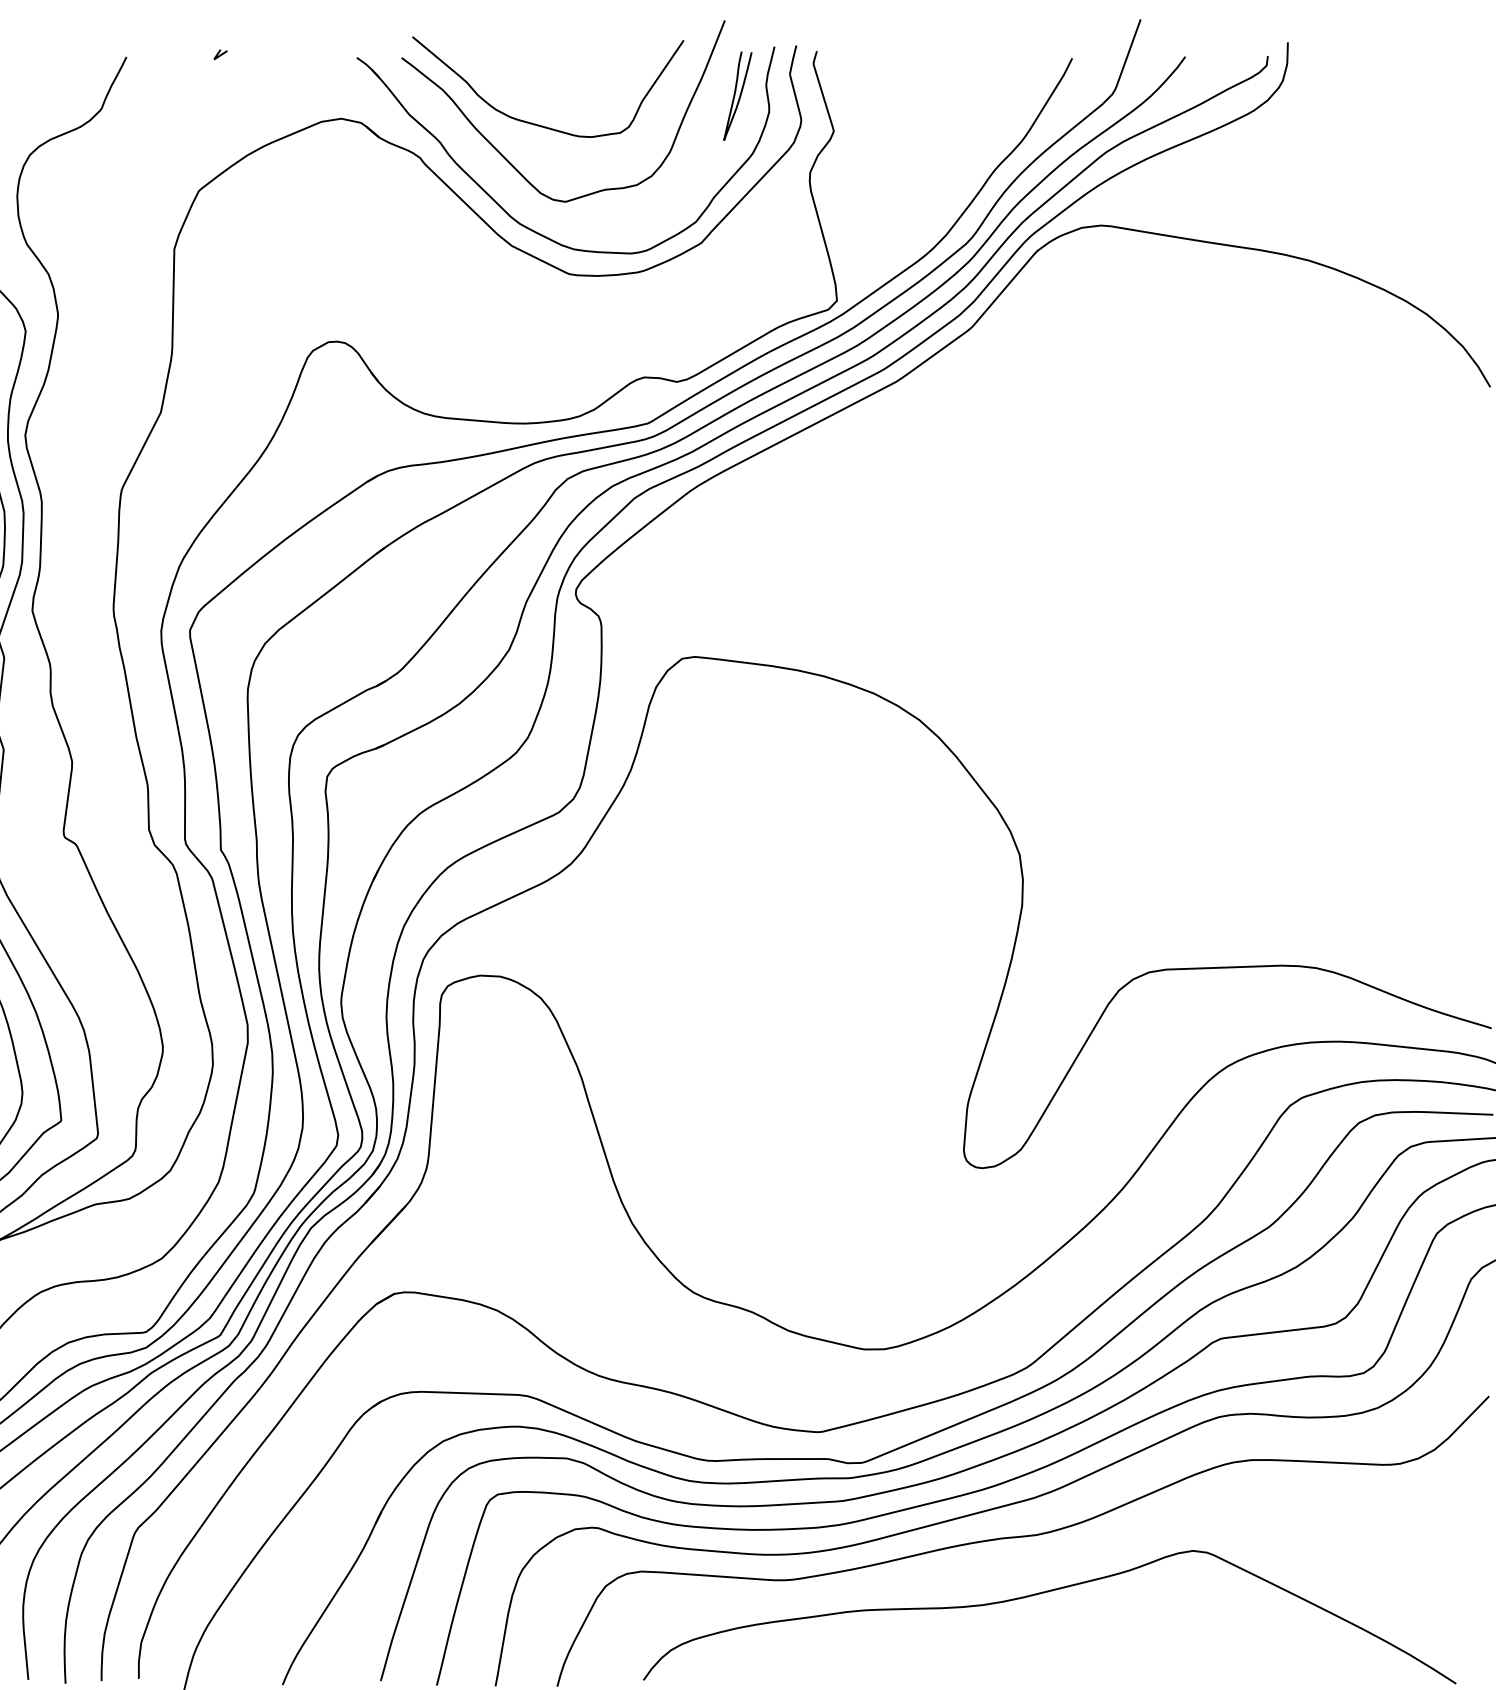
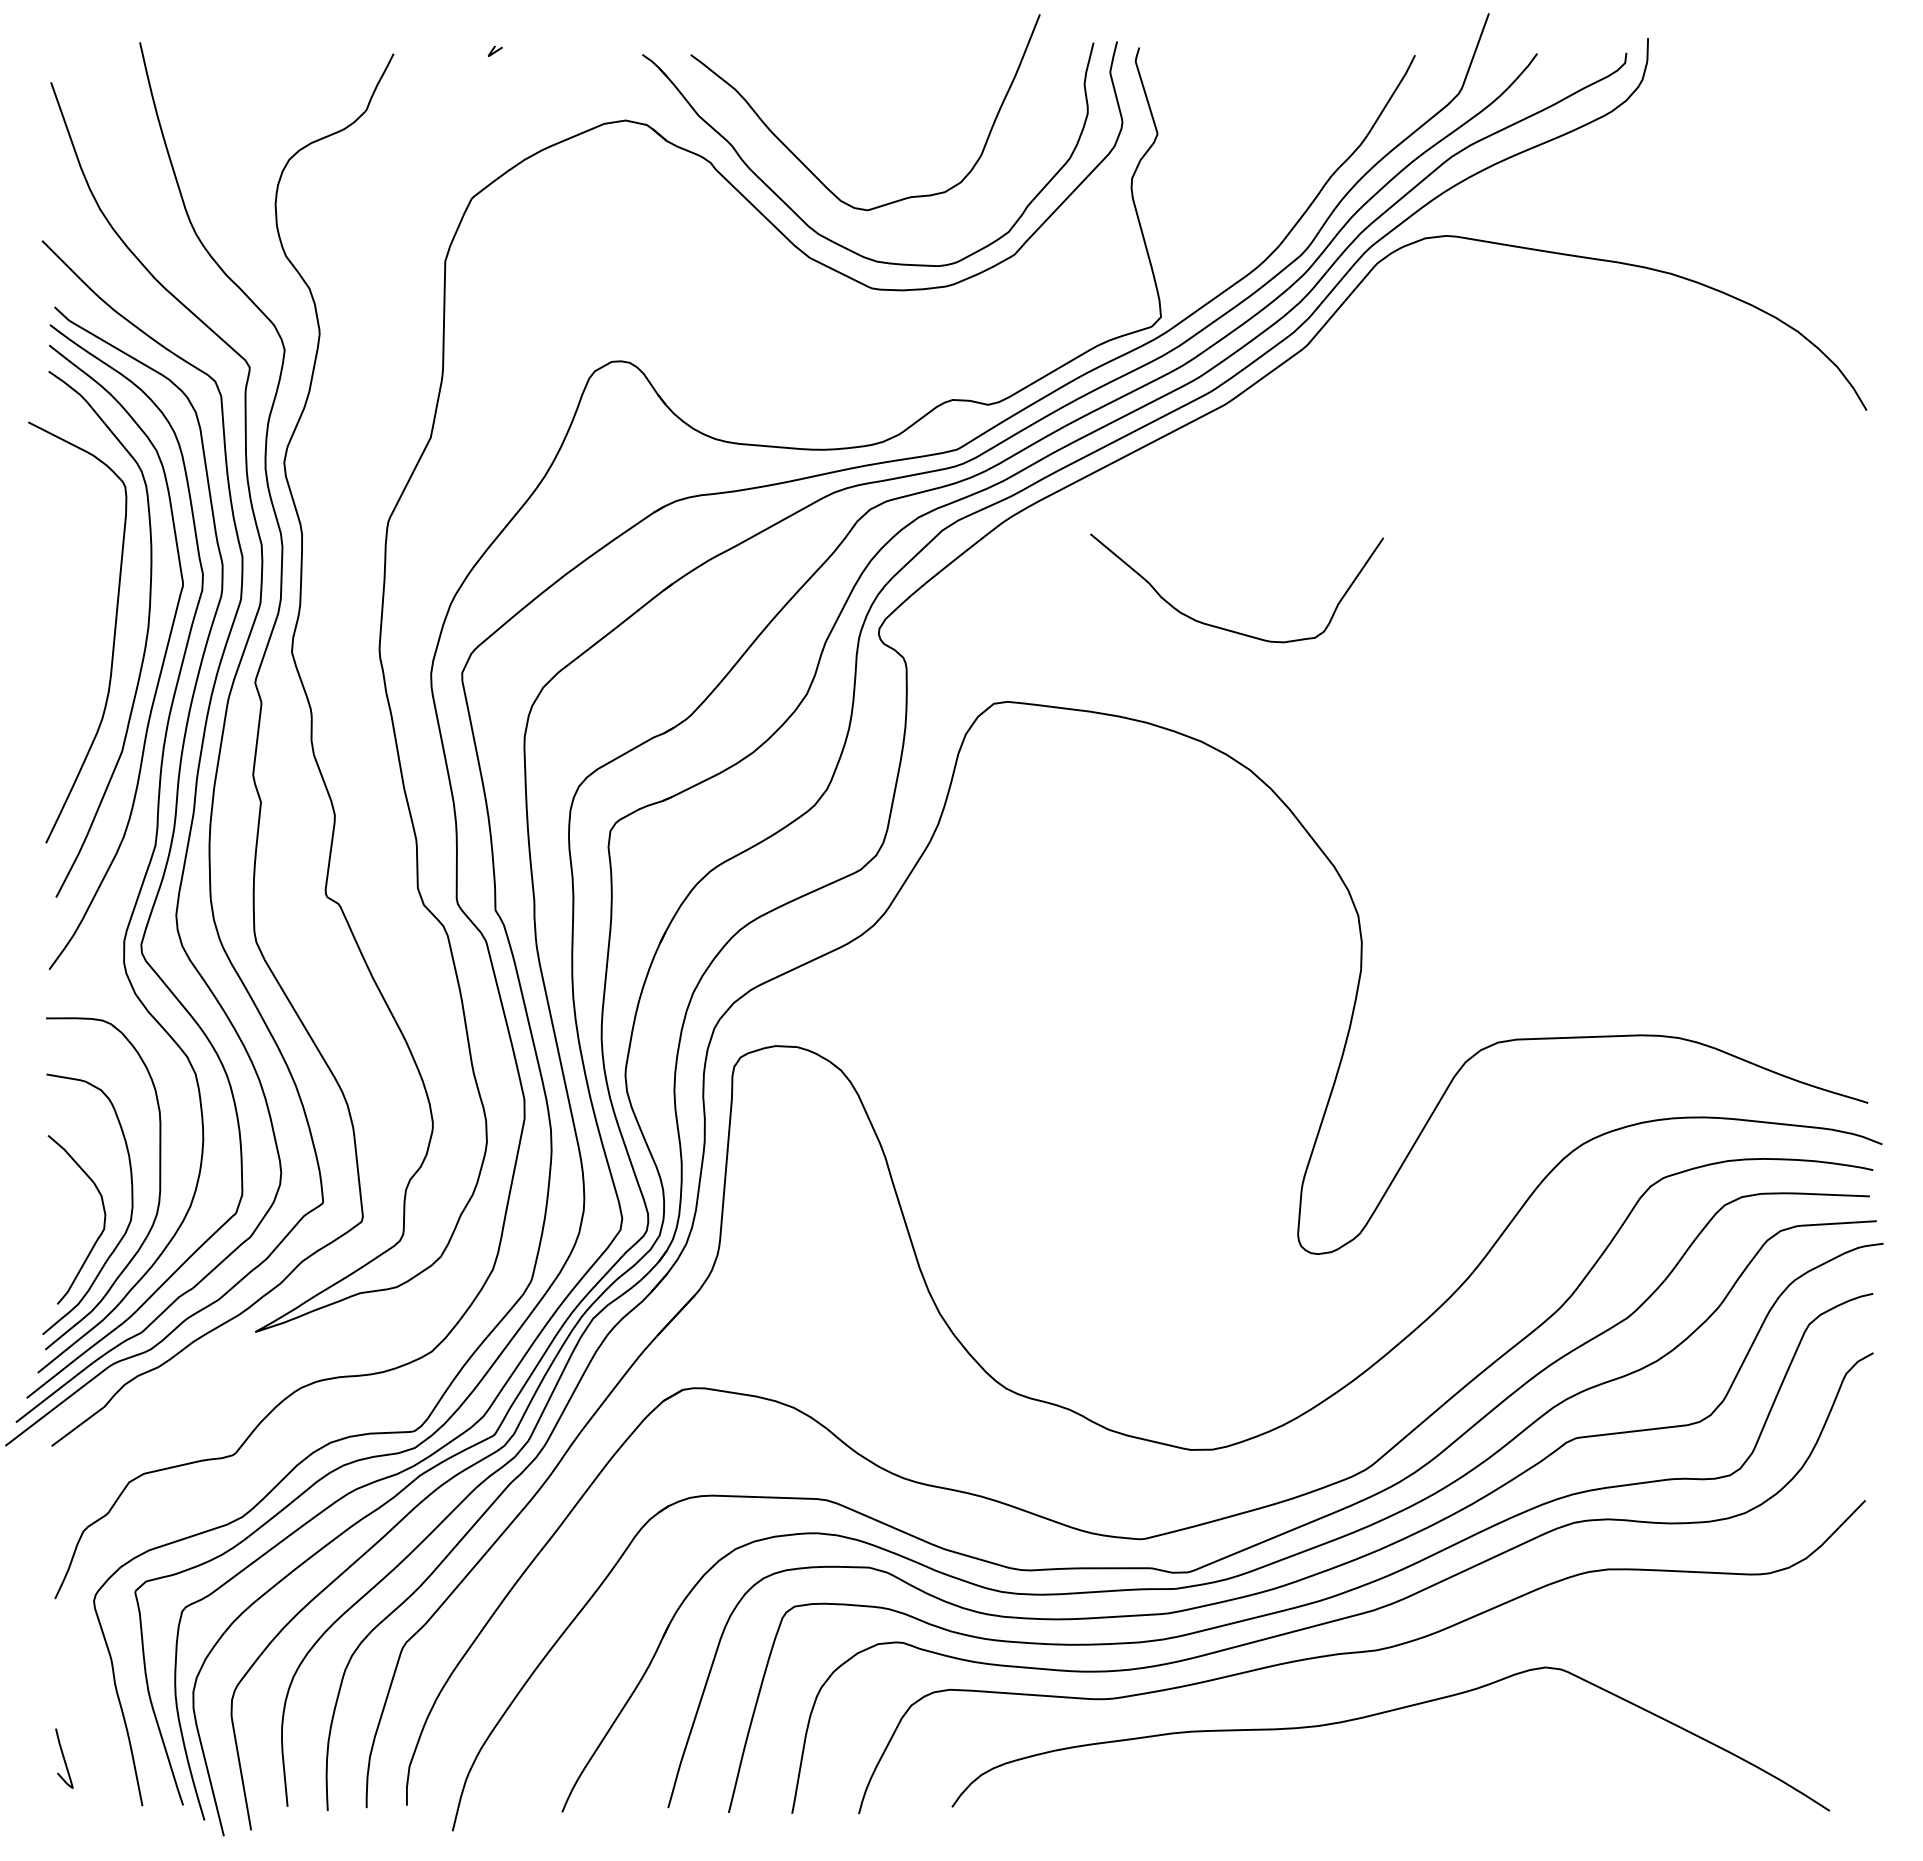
curve: (735, 95) -> (1051, 95), removed
curve: (538, 124) -> (1226, 628), moved

